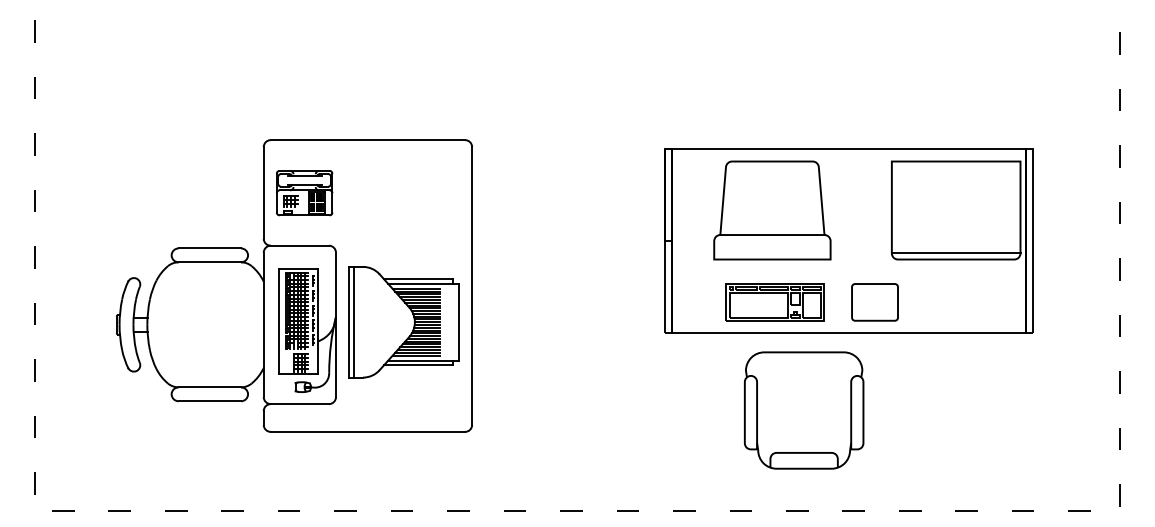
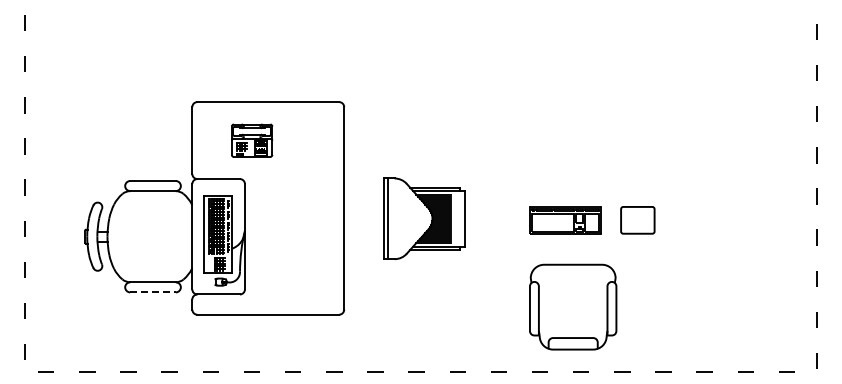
part: (305, 192) -> (252, 140), moved
part: (848, 240) -> (618, 175), removed
part: (403, 321) -> (424, 218), moved
line: (210, 401) -> (153, 292), solid -> dashed
part: (804, 409) -> (573, 306), moved

